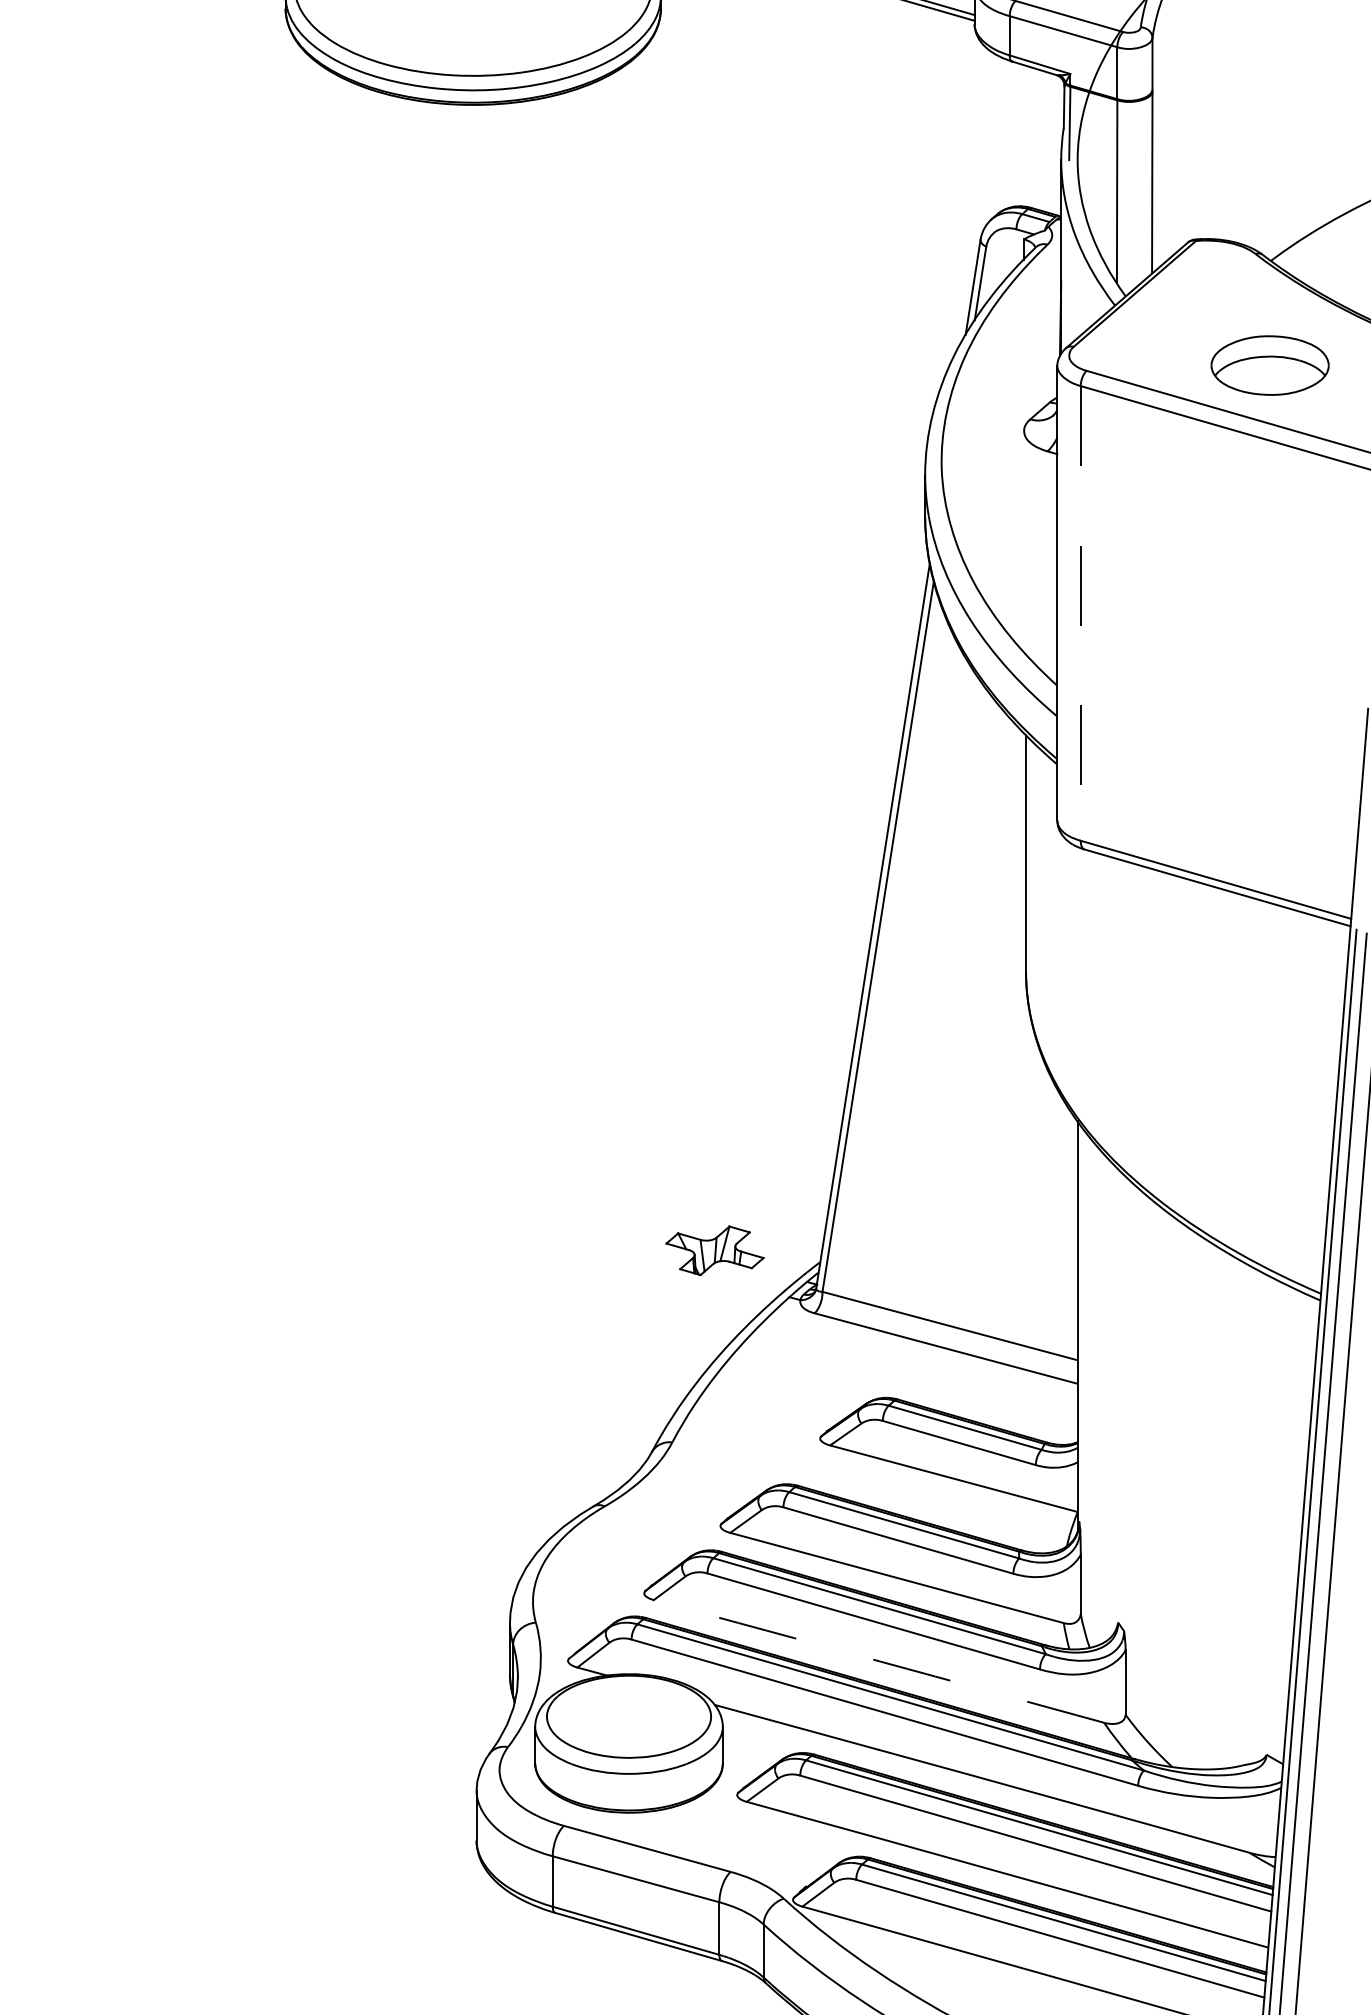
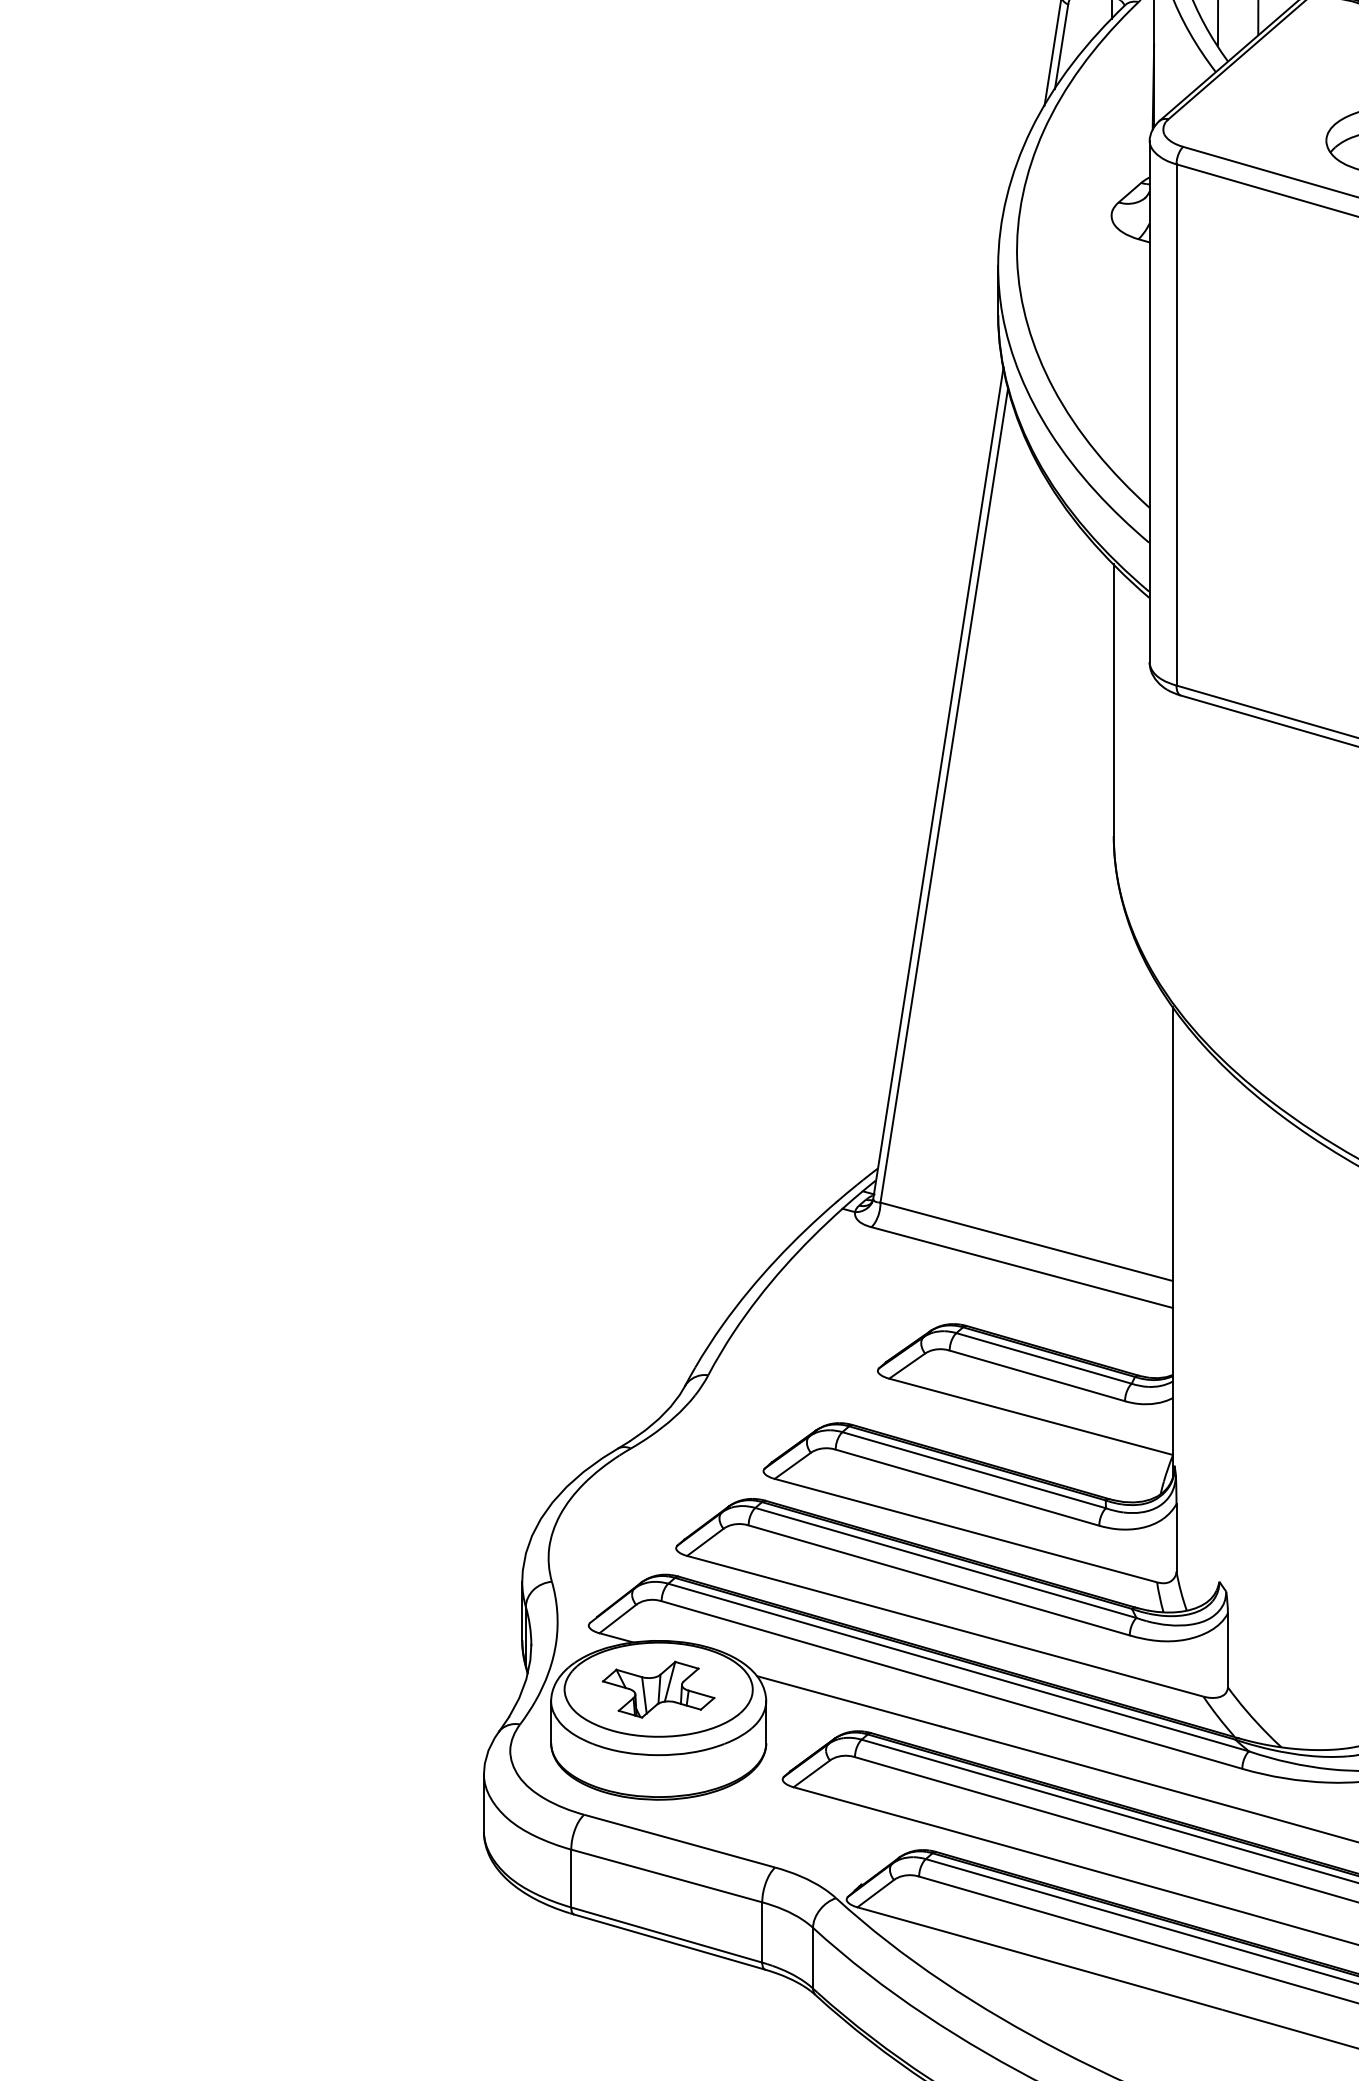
line: (1080, 613) -> (1176, 425), dashed -> solid
part: (714, 1250) -> (658, 1689), moved
arc: (879, 1661) -> (945, 1626), dashed -> solid

